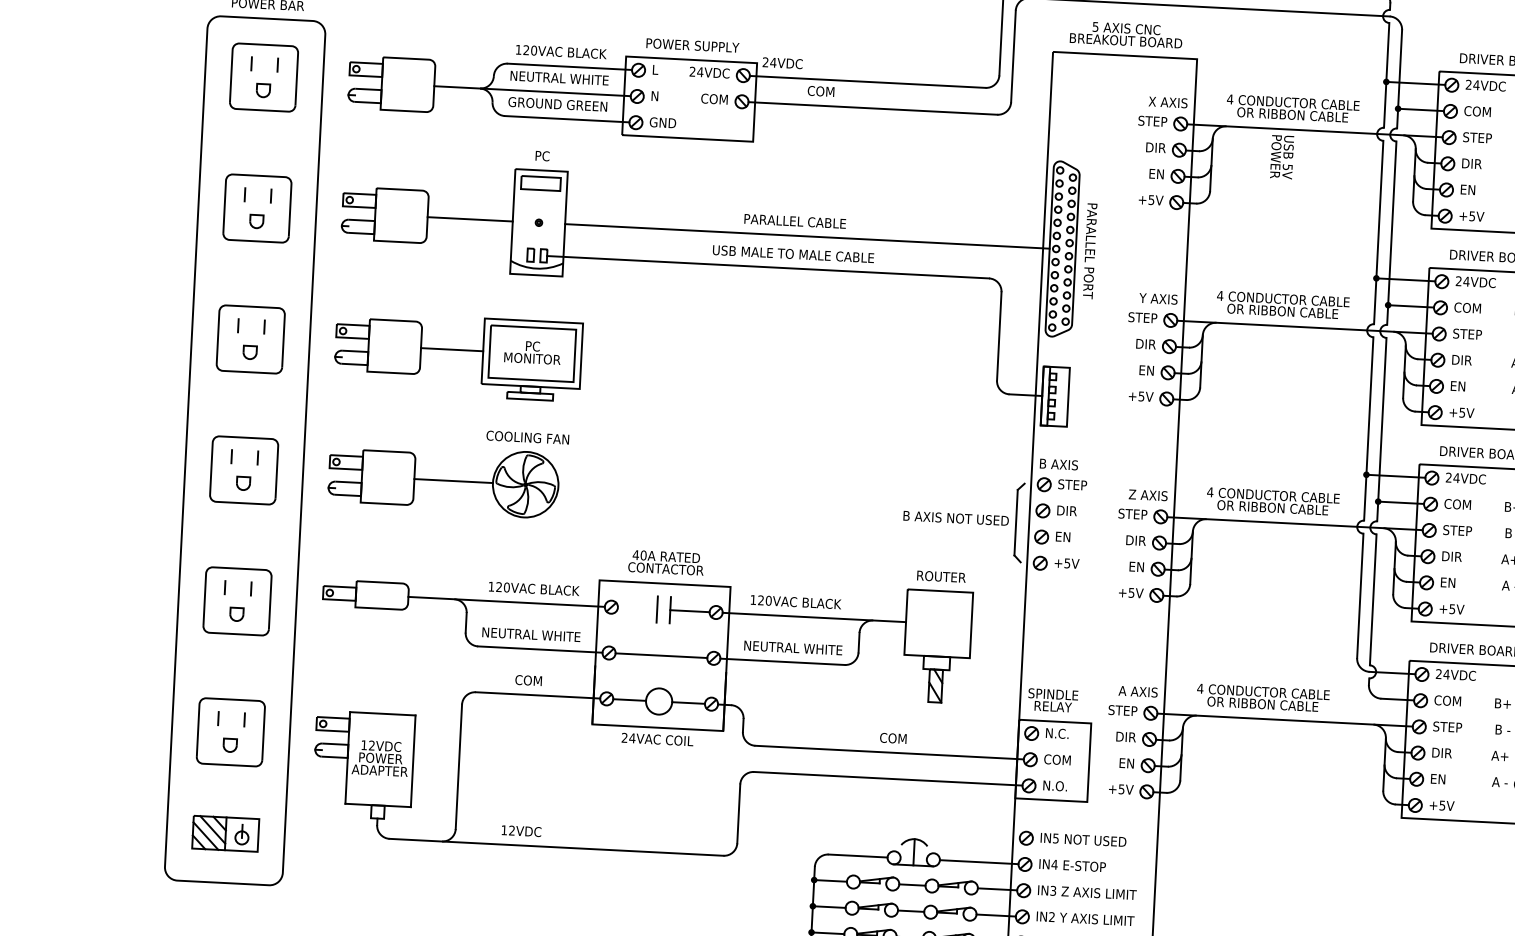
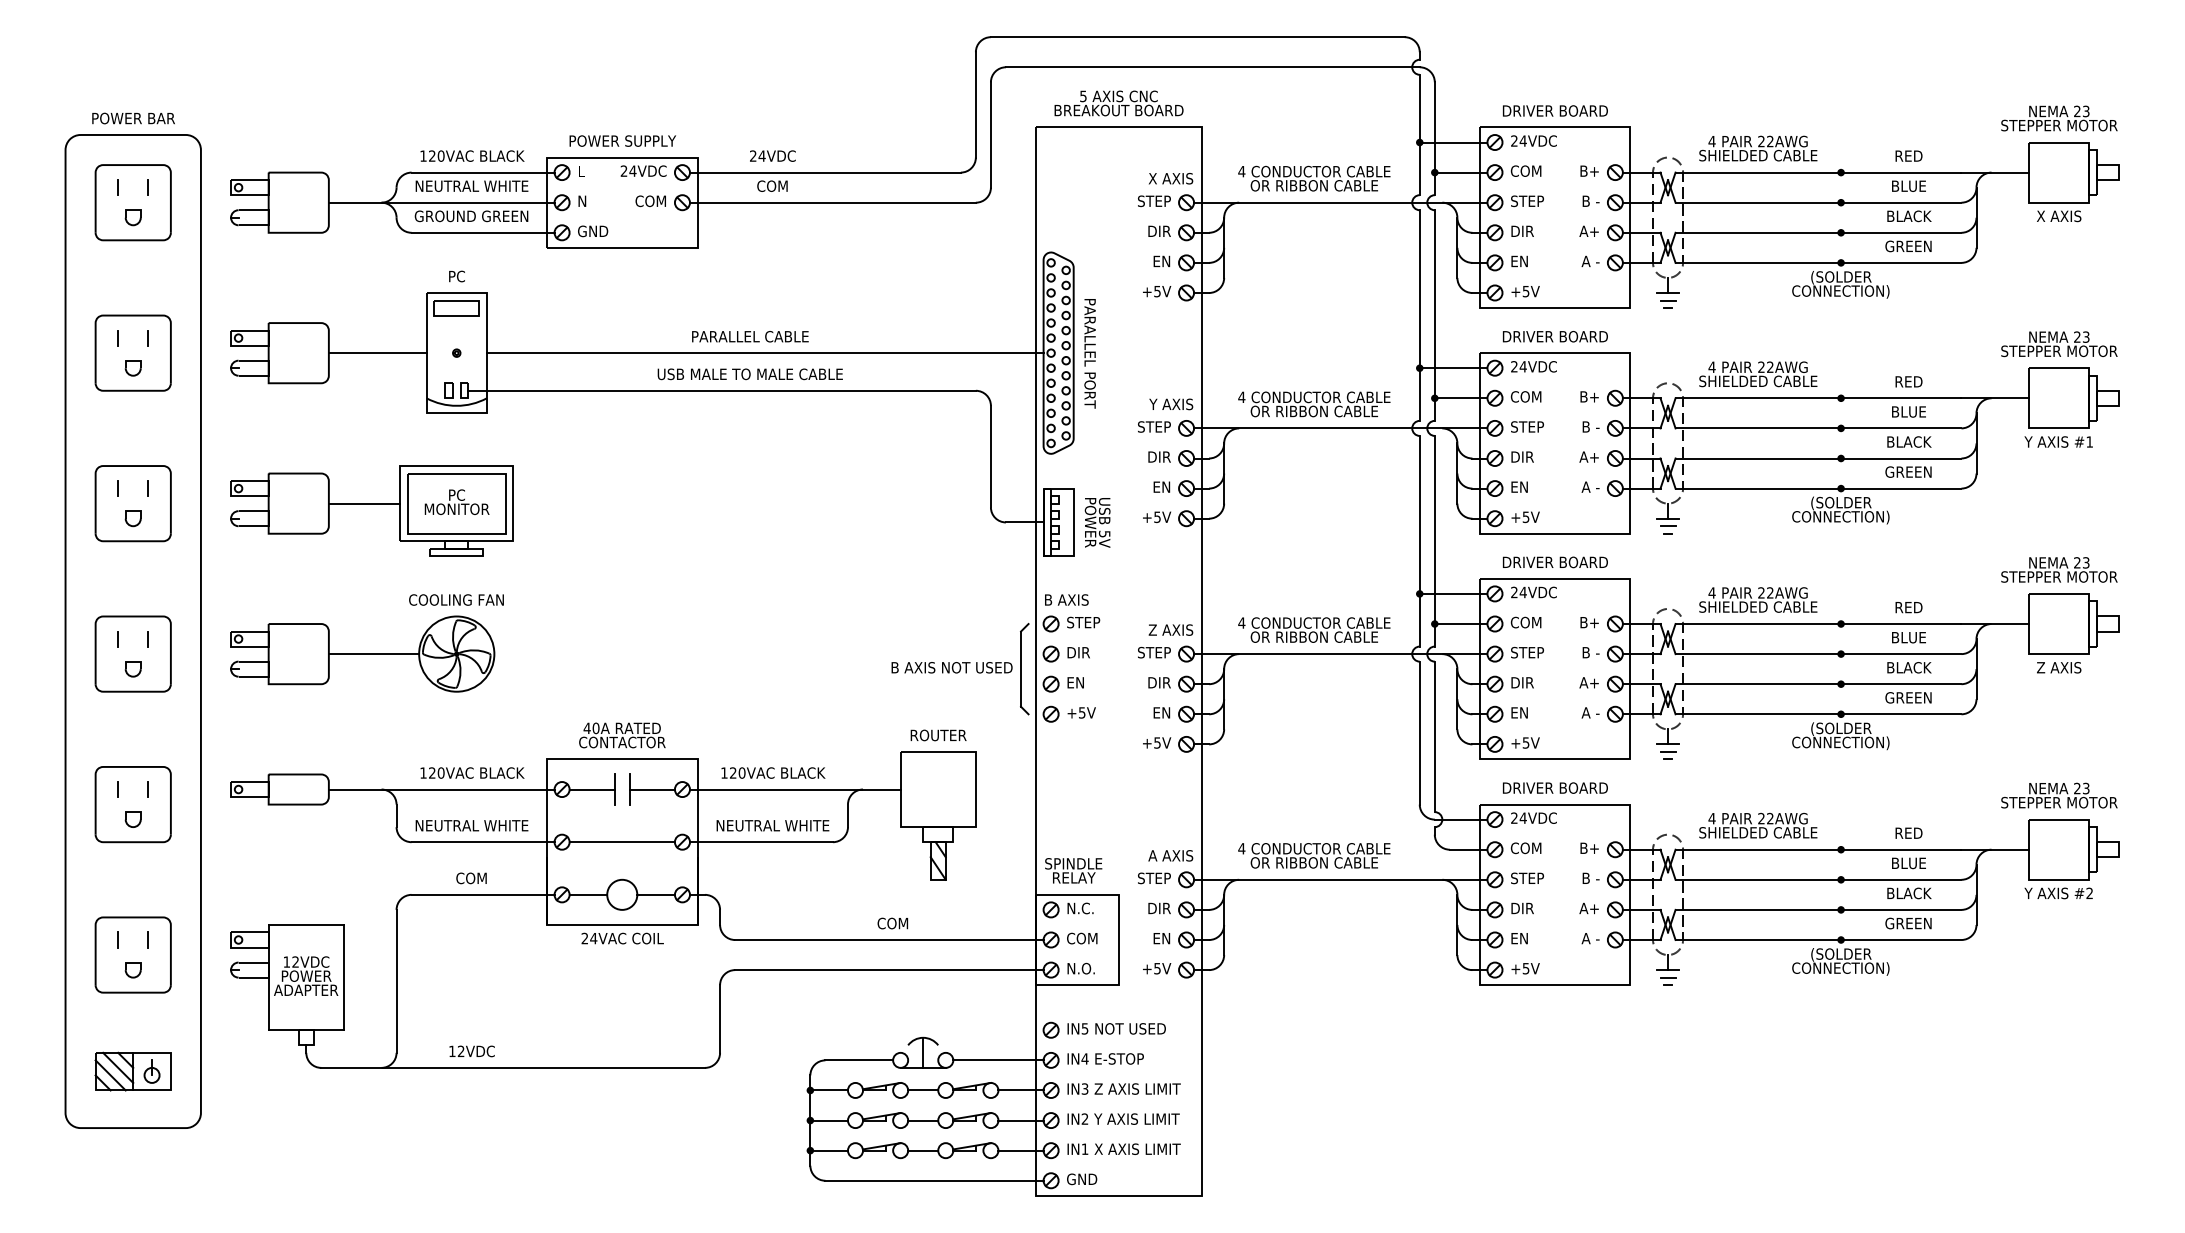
text: (782, 62) -> (772, 155), moved
text: (1281, 156) -> (1097, 522), moved
line: (636, 608) -> (591, 789), added

